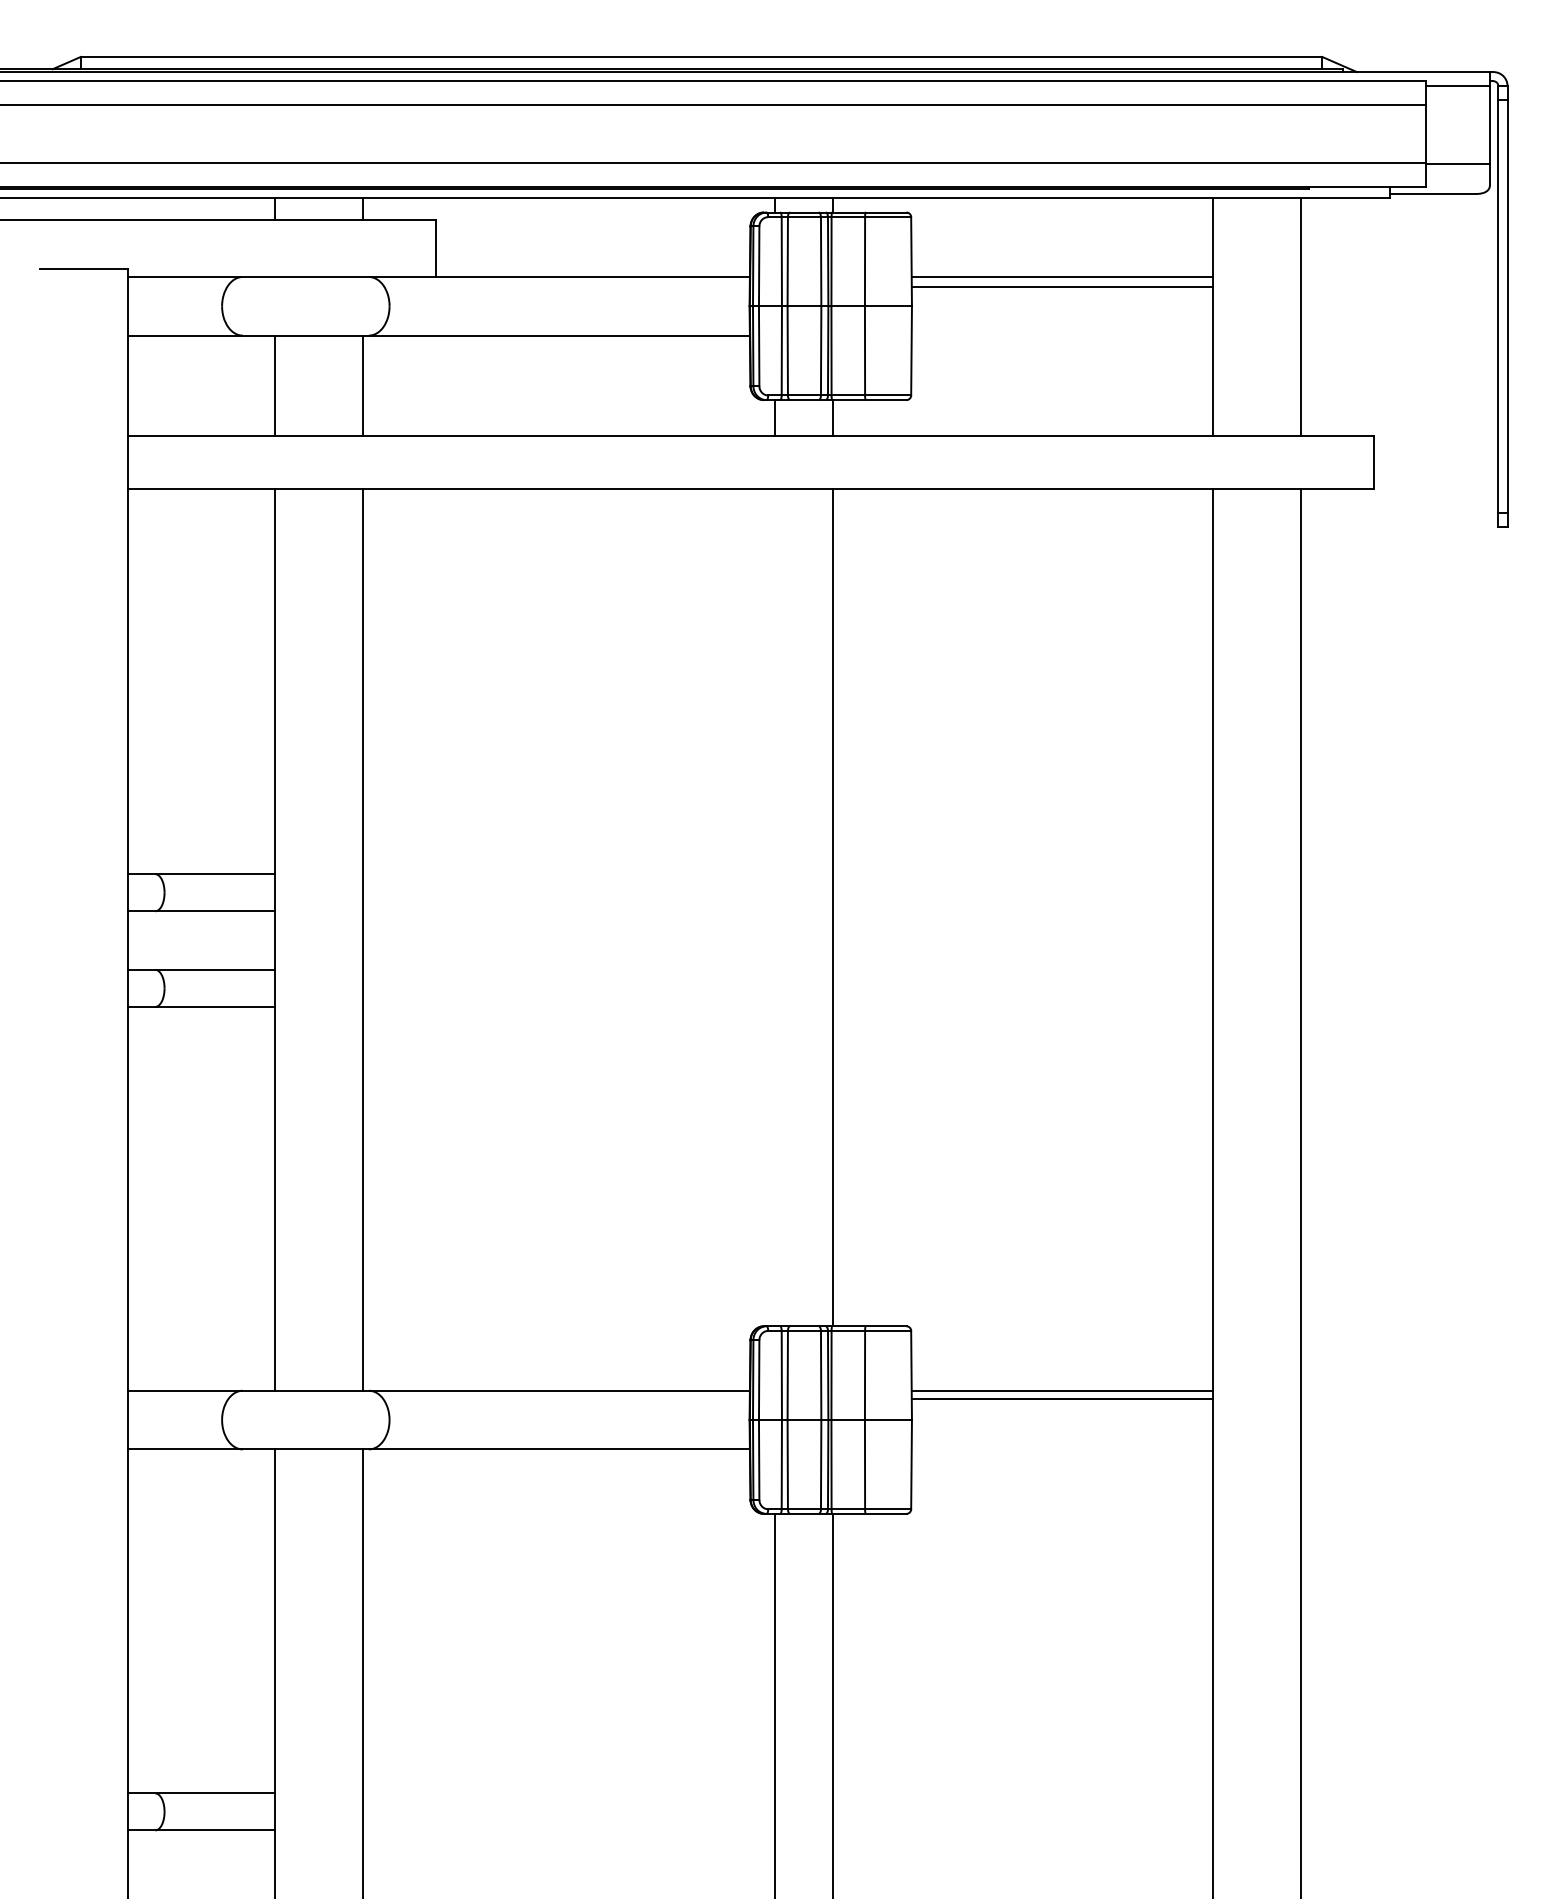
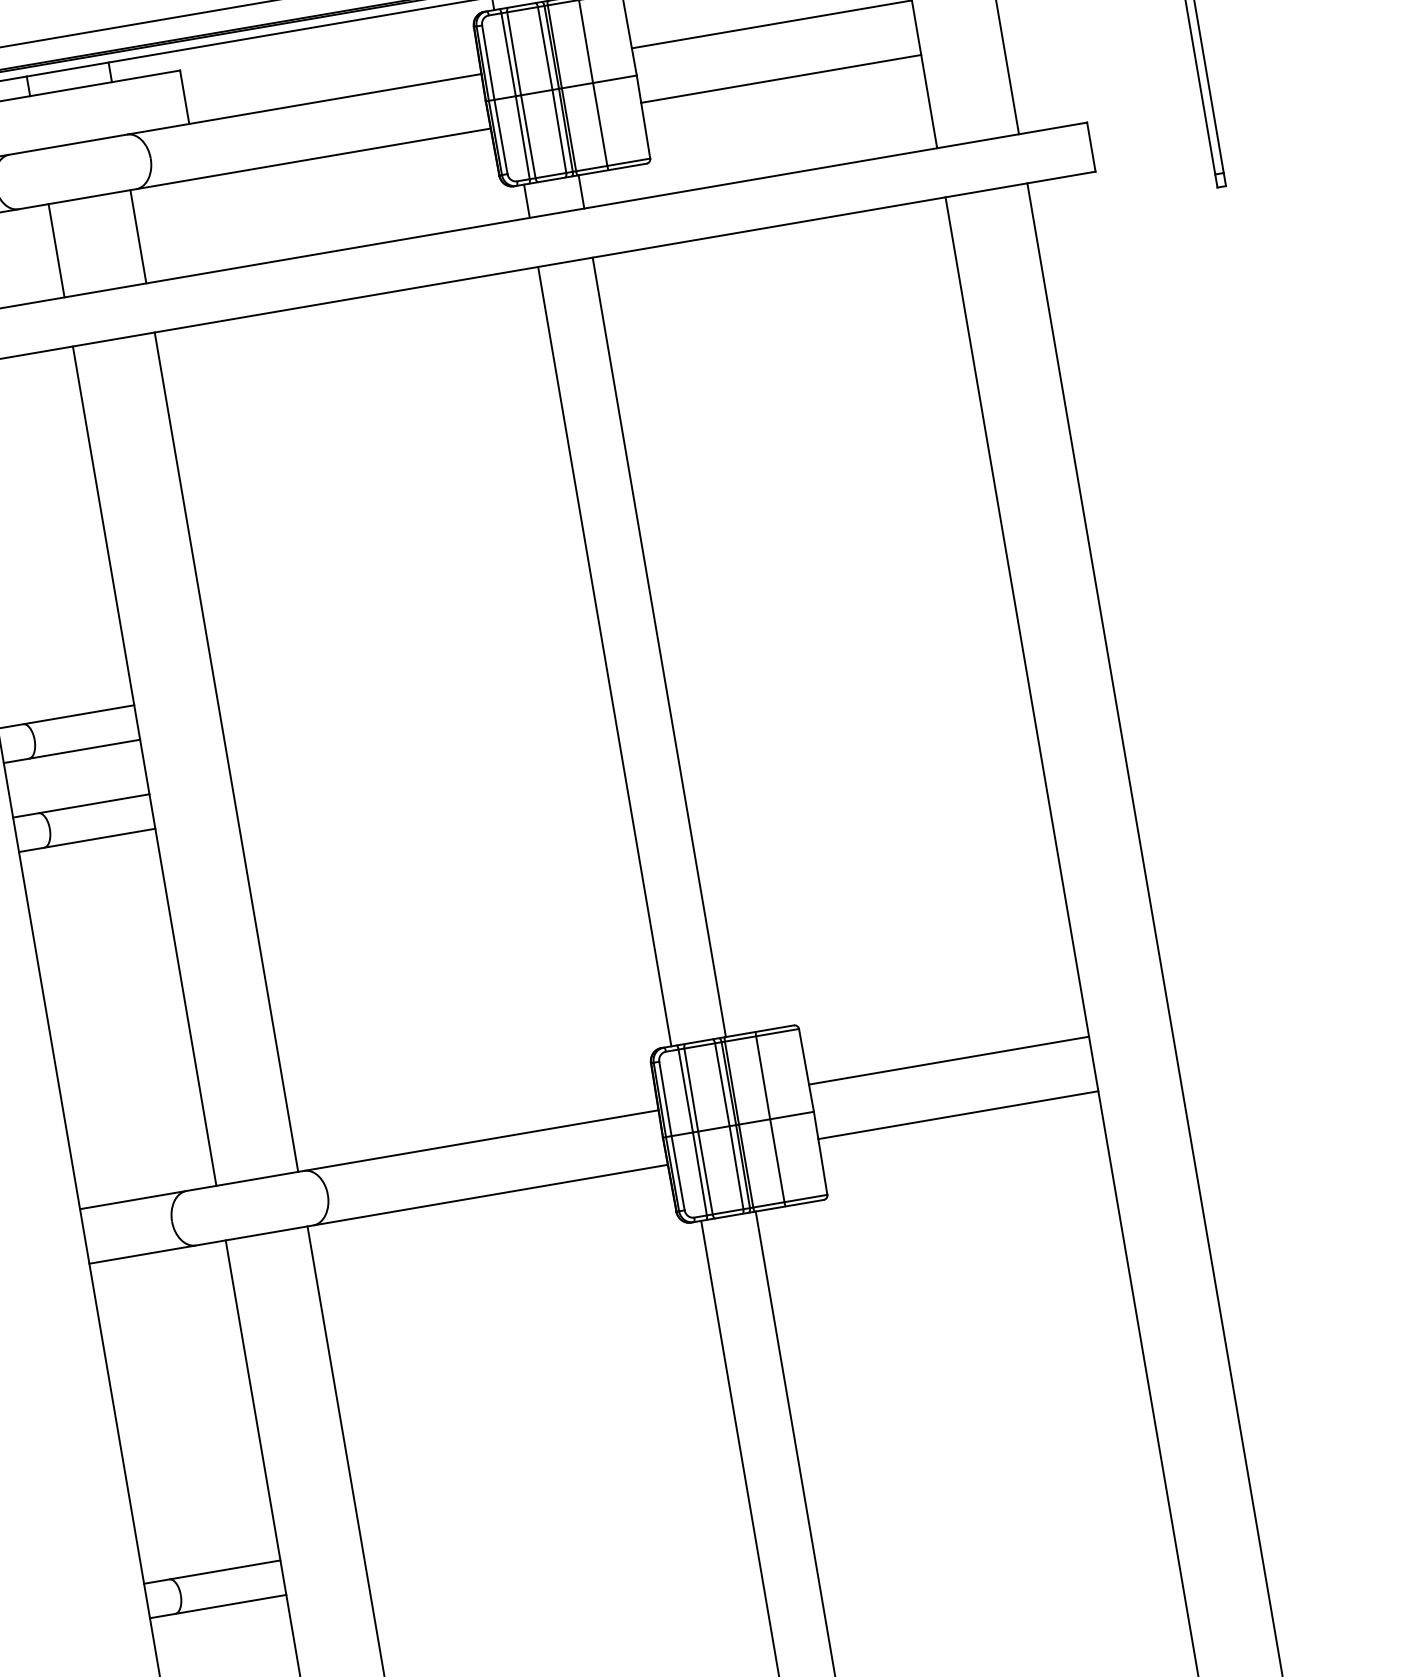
line: (1061, 286) -> (780, 78), moved
line: (774, 907) -> (604, 656), added
line: (1061, 1399) -> (957, 1115), moved

